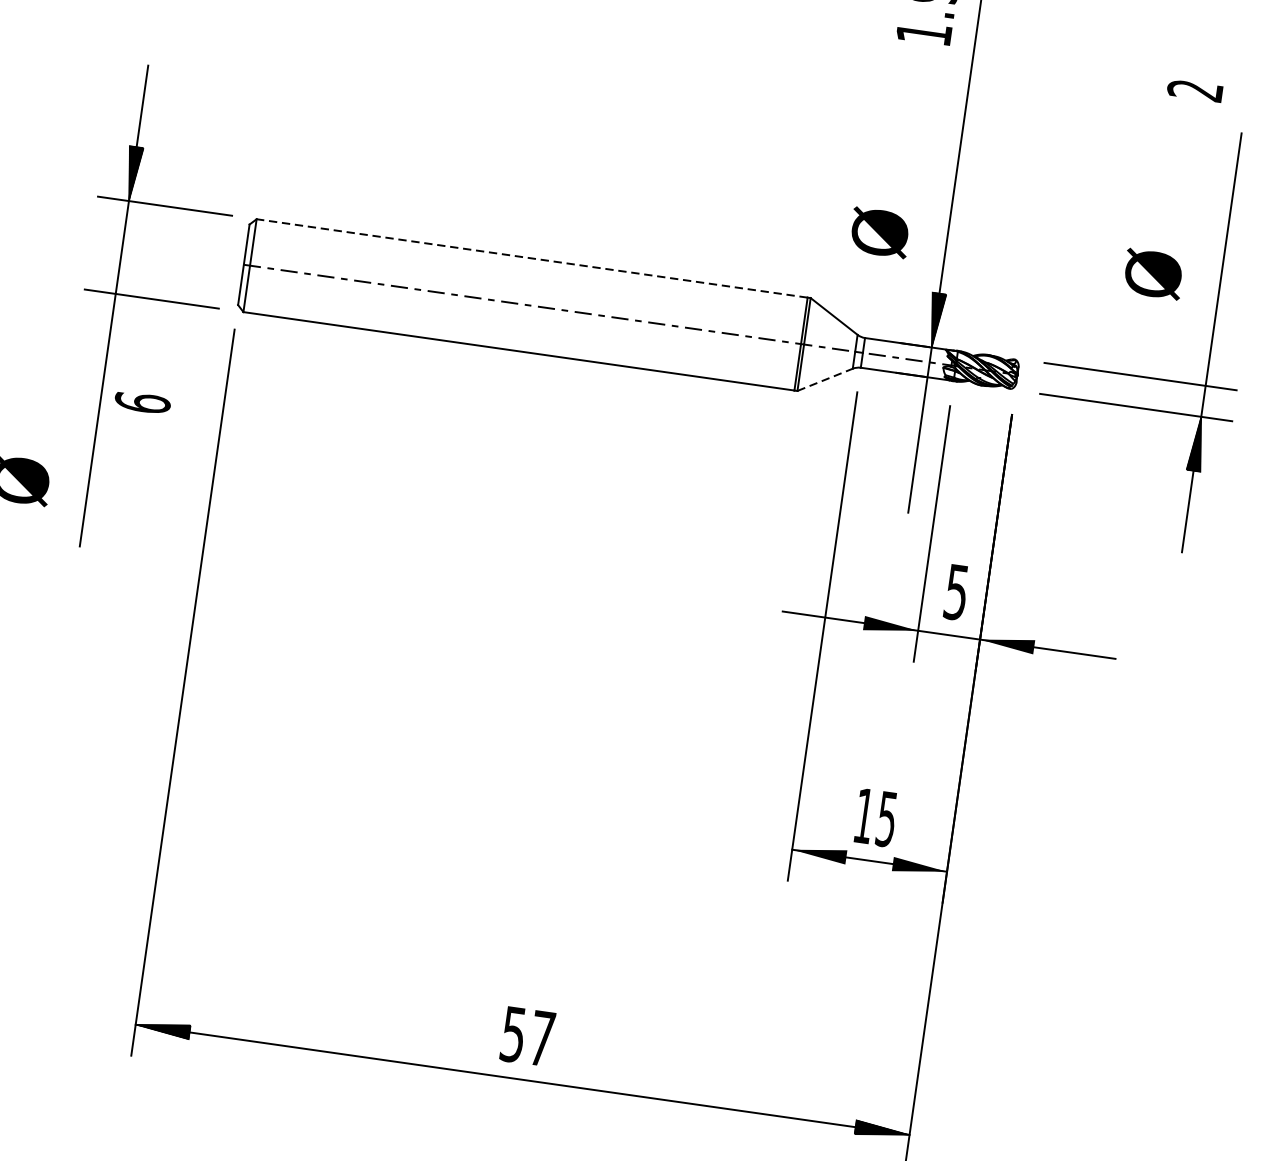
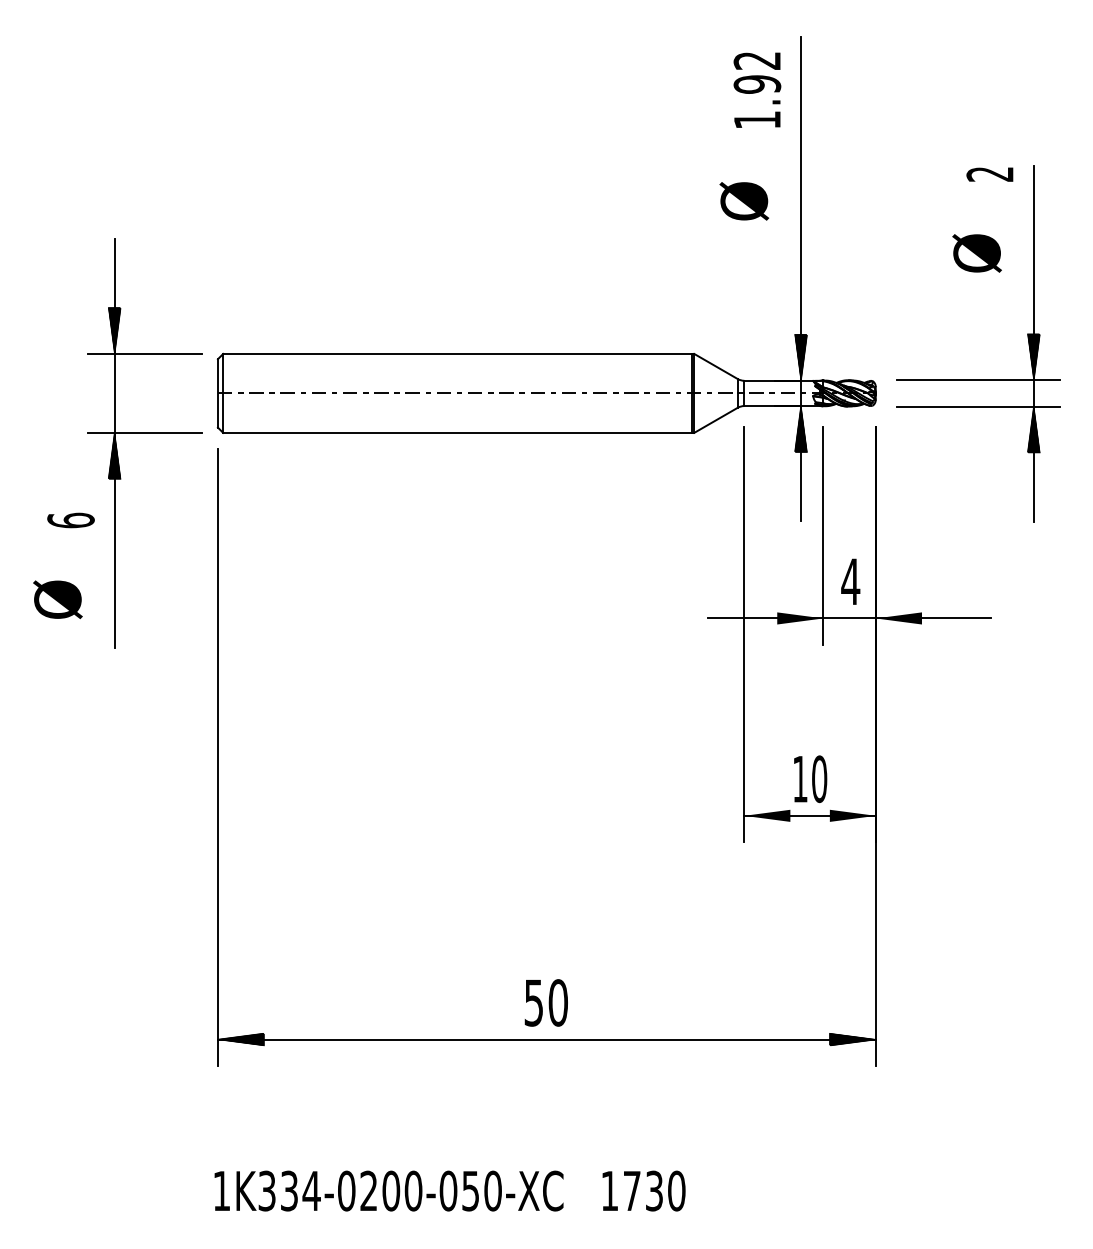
text: (1194, 90) -> (989, 174), moved
text: (880, 233) -> (744, 201), moved
line: (531, 257) -> (456, 353), dashed -> solid
text: (1152, 274) -> (976, 253), moved
hatch: (111, 320) -> (114, 455), added
hatch: (1209, 359) -> (1033, 357), added
line: (825, 380) -> (716, 420), dashed -> solid
text: (142, 402) -> (70, 520), moved
hatch: (922, 404) -> (800, 429), added
text: (956, 591) -> (850, 581), 5 -> 4
text: (886, 819) -> (819, 779), 15 -> 10
text: (541, 1037) -> (557, 1002), 57 -> 50

